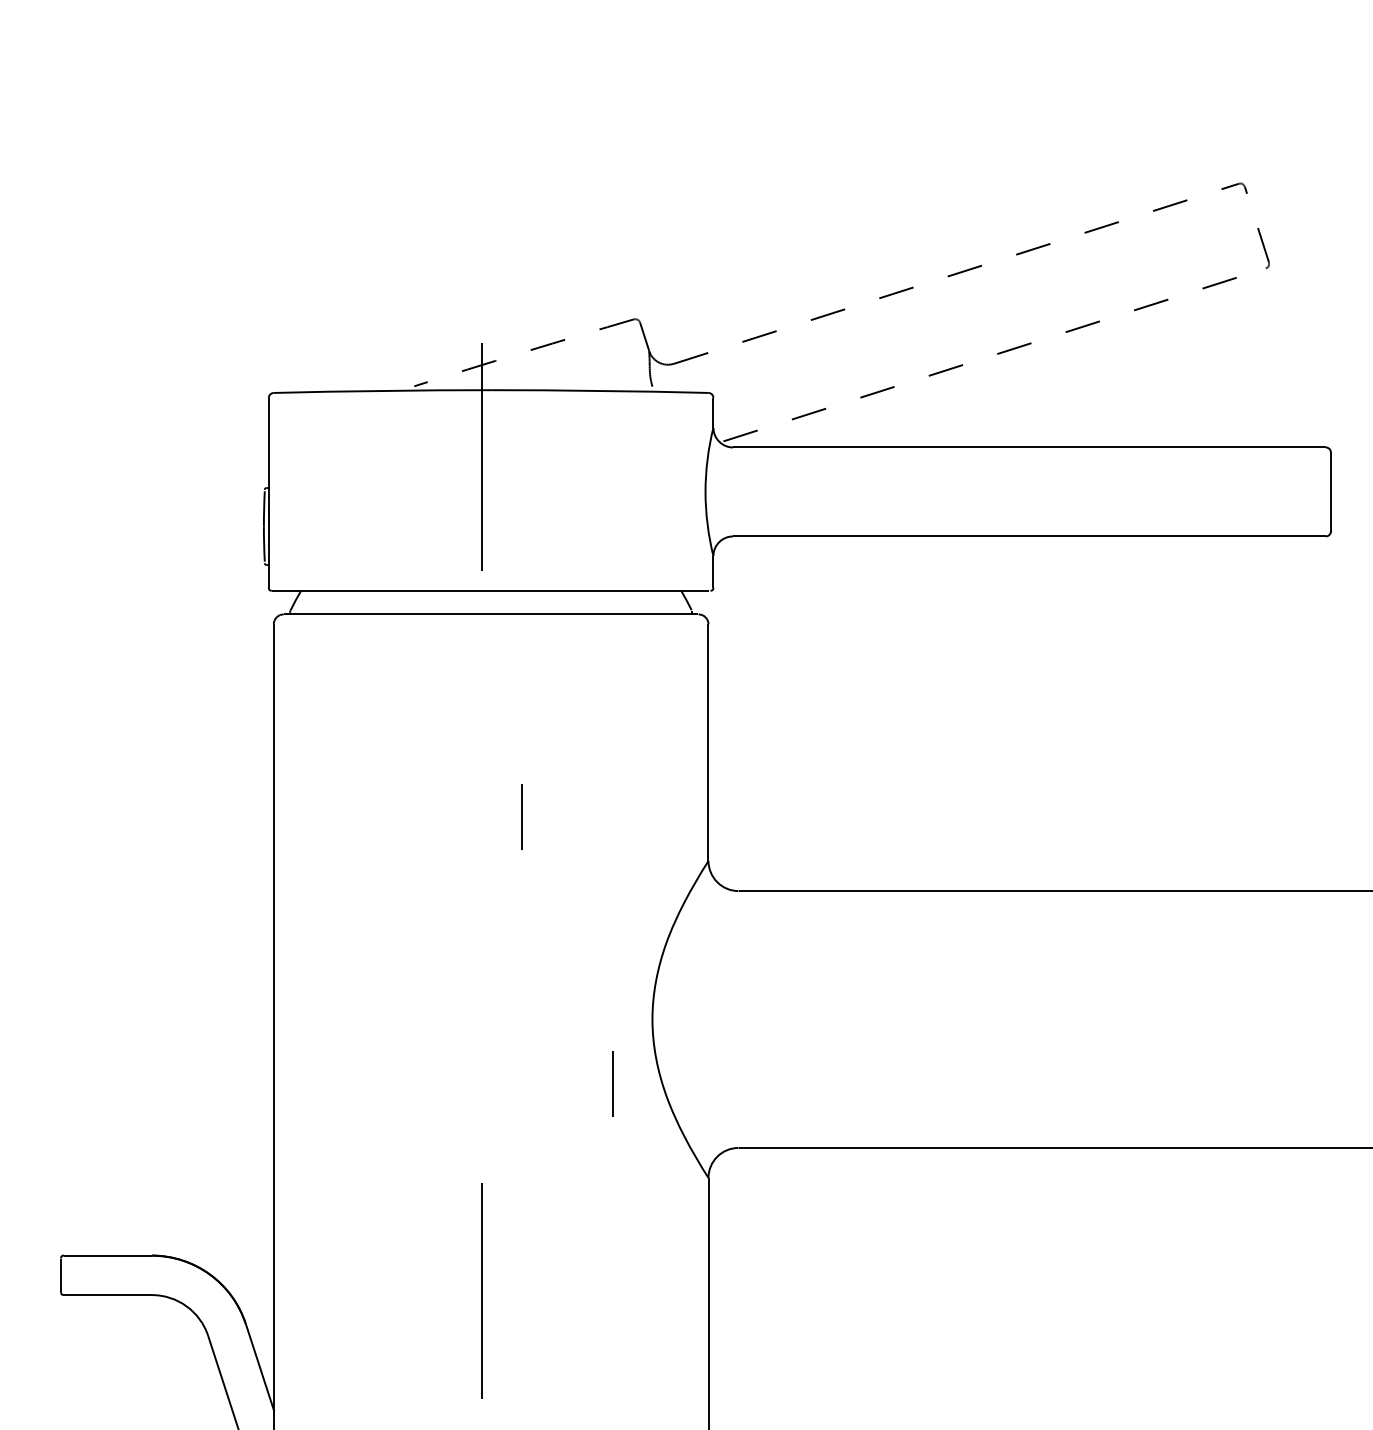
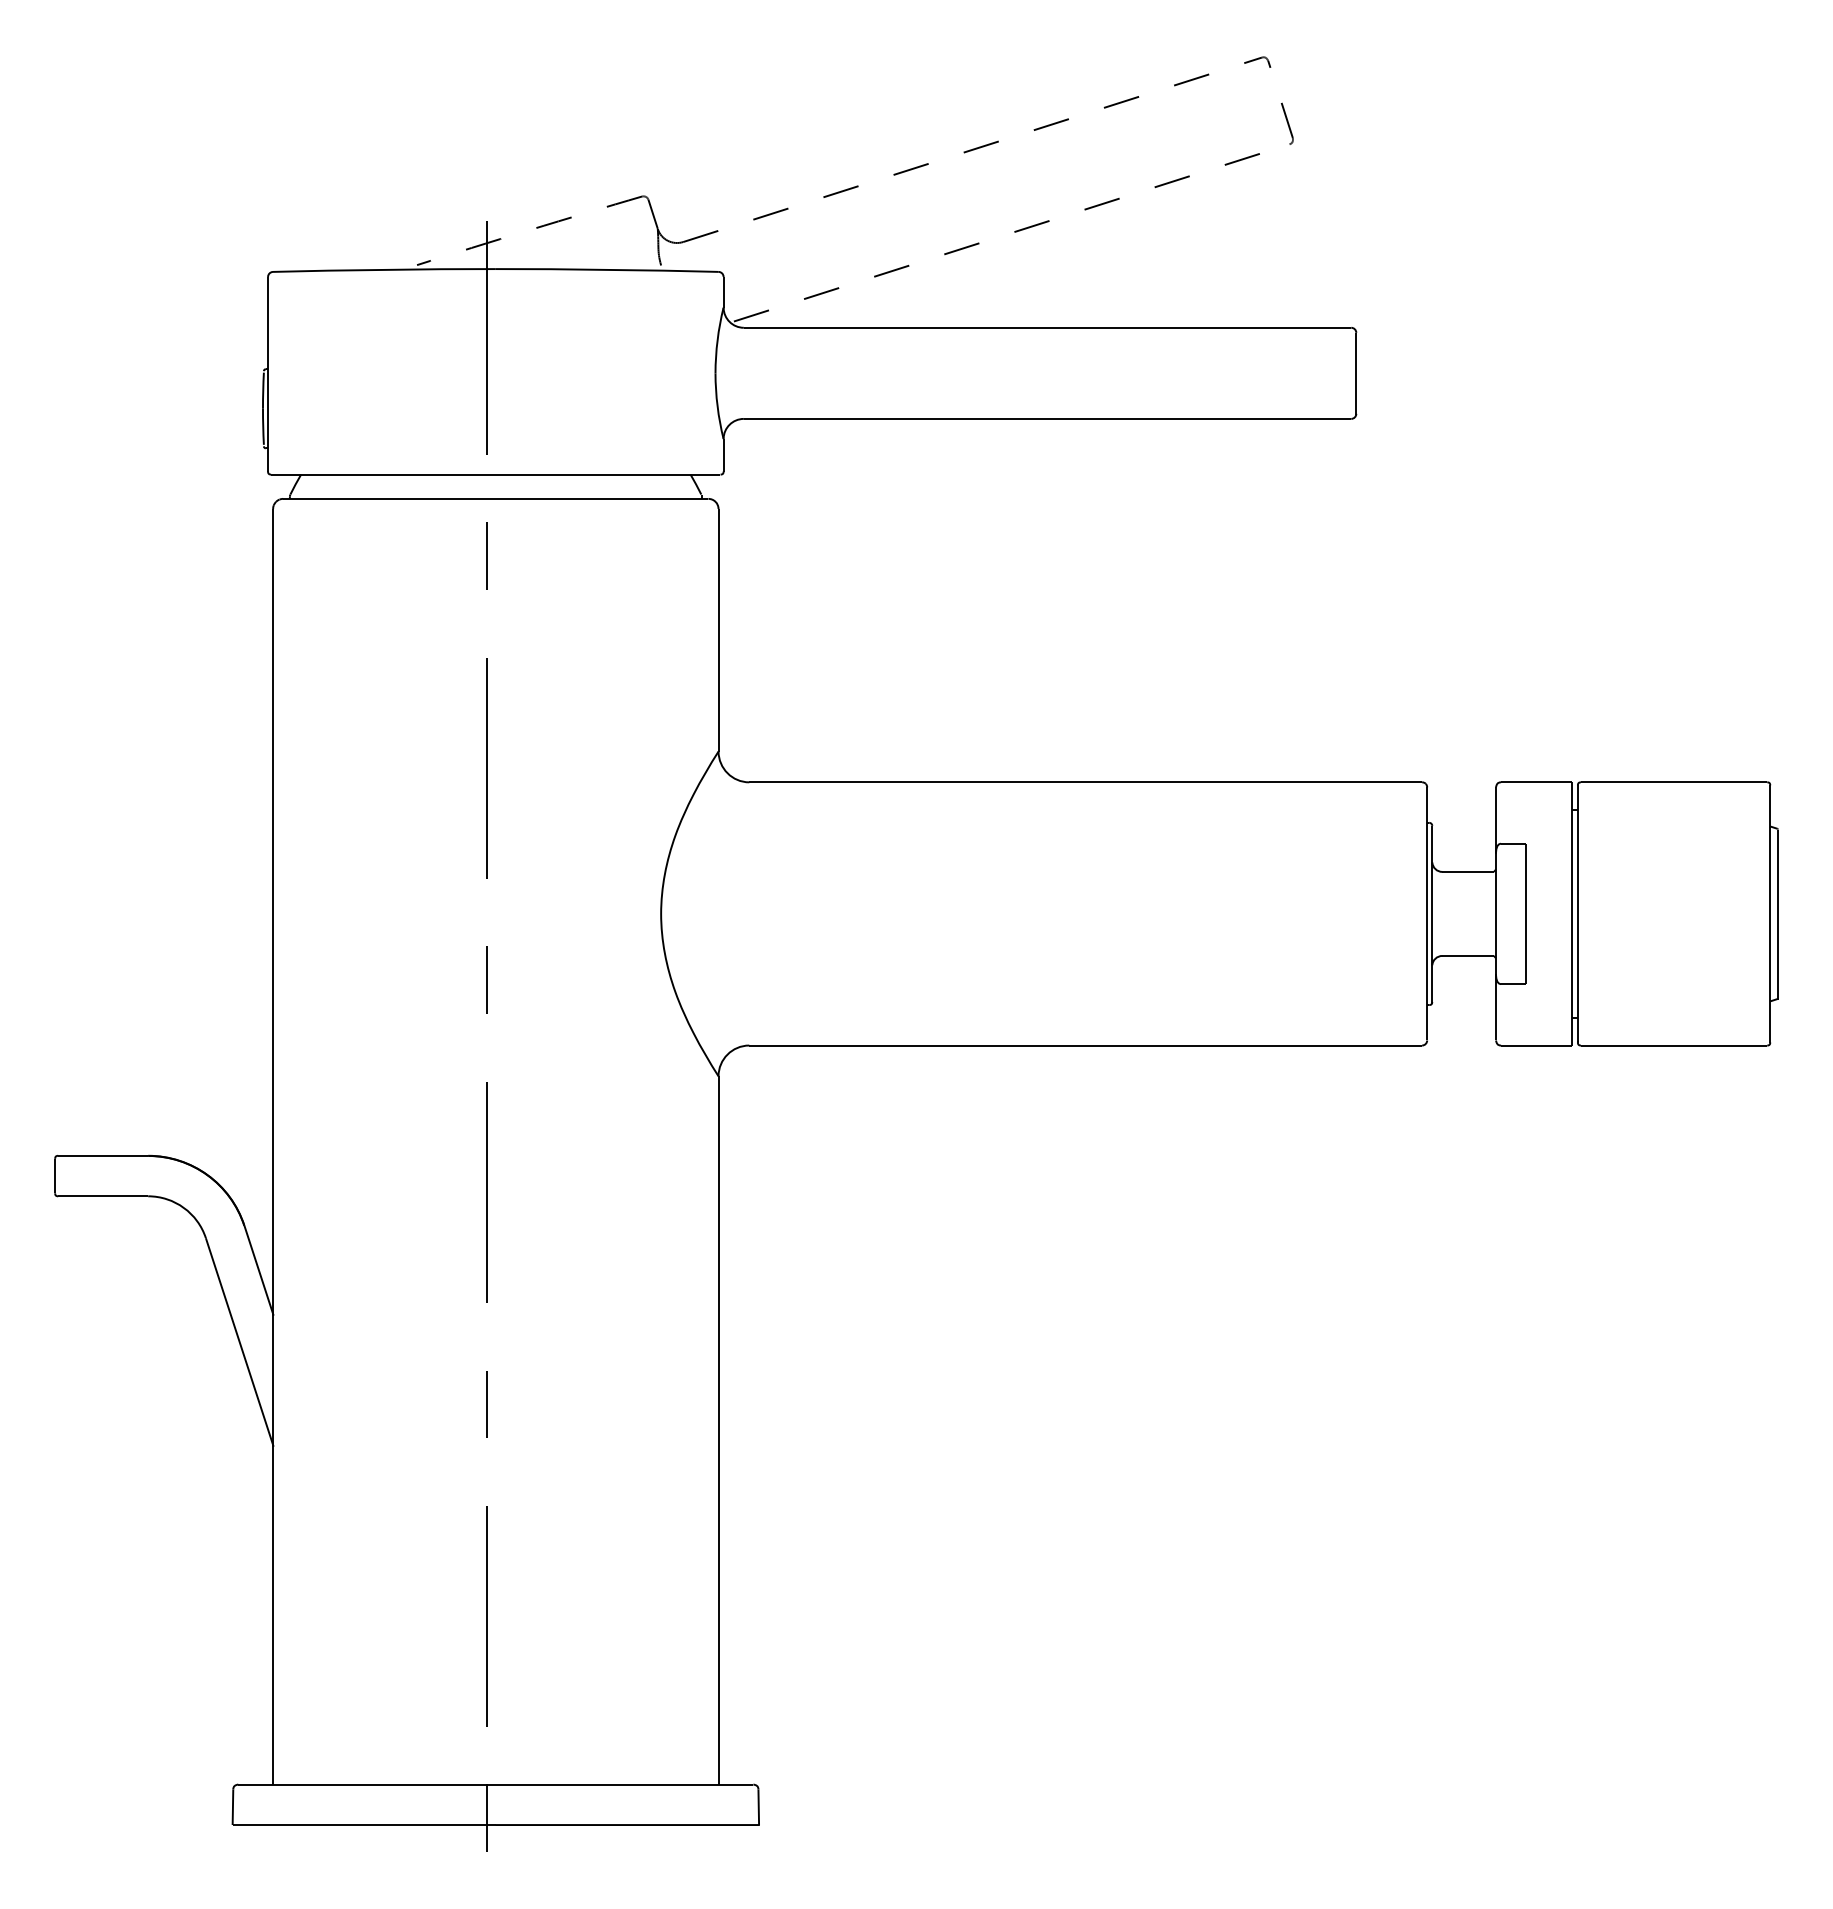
line: (522, 816) -> (486, 555), moved
line: (482, 877) -> (486, 768), added
line: (612, 1083) -> (486, 979), moved

